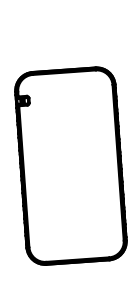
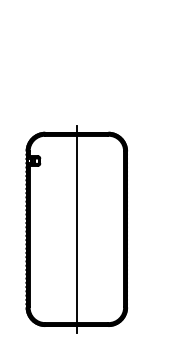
line: (70, 166) -> (76, 229), added

